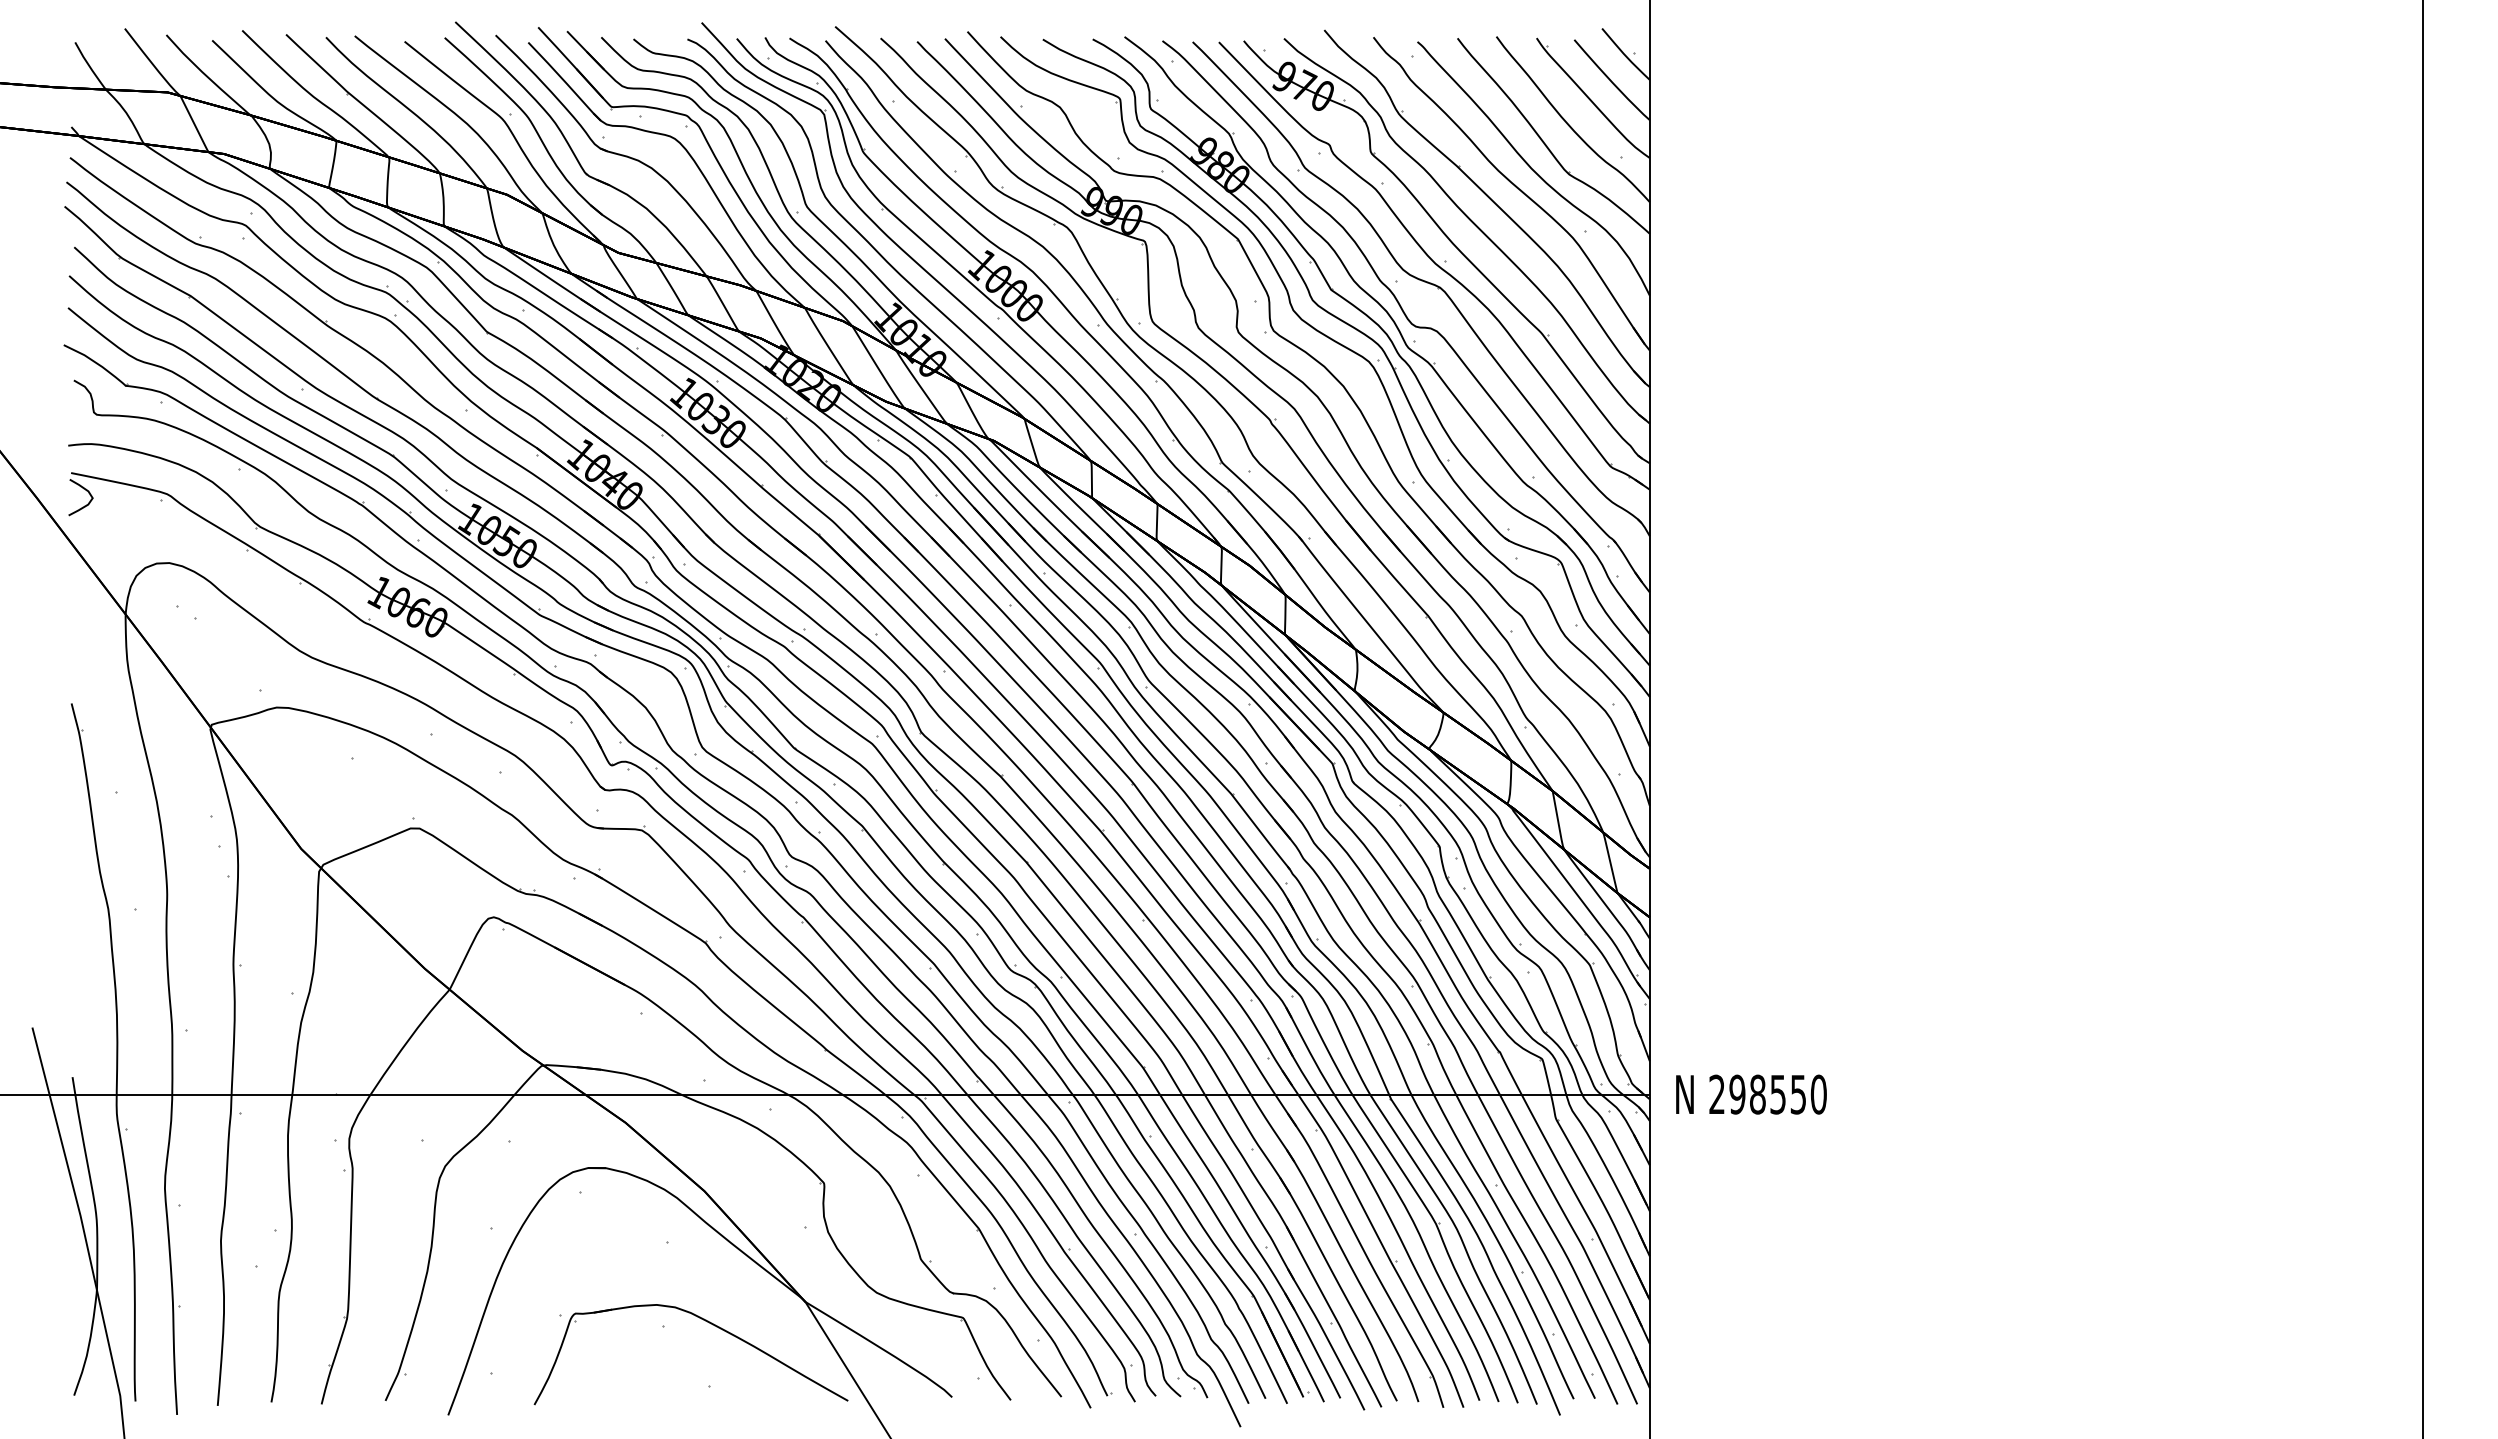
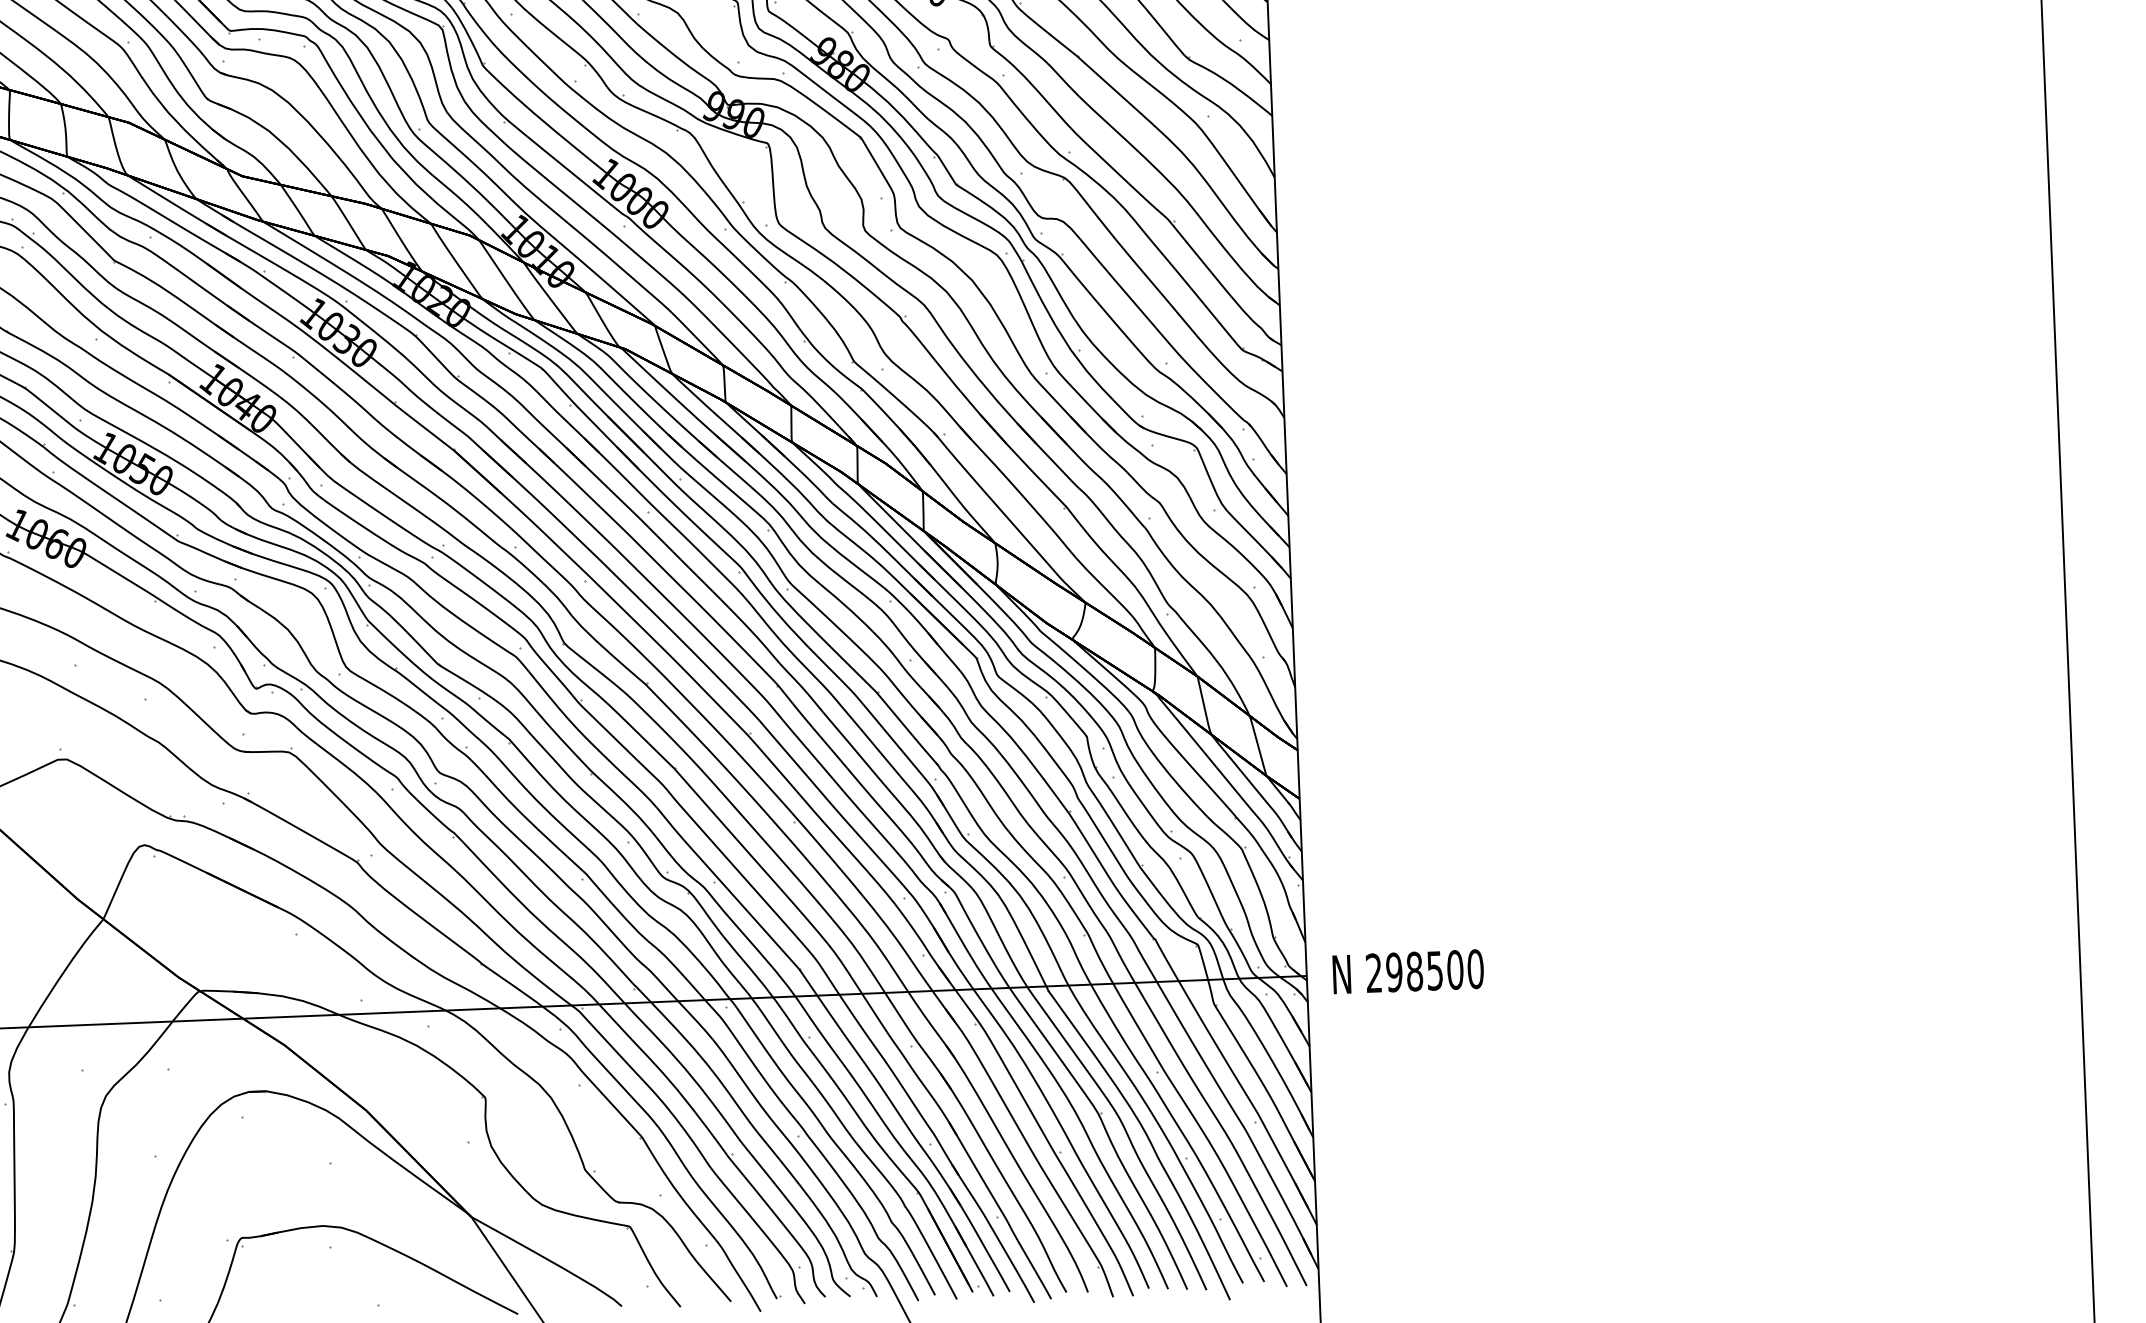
text: (1798, 1094) -> (1455, 969), 298550 -> 298500

